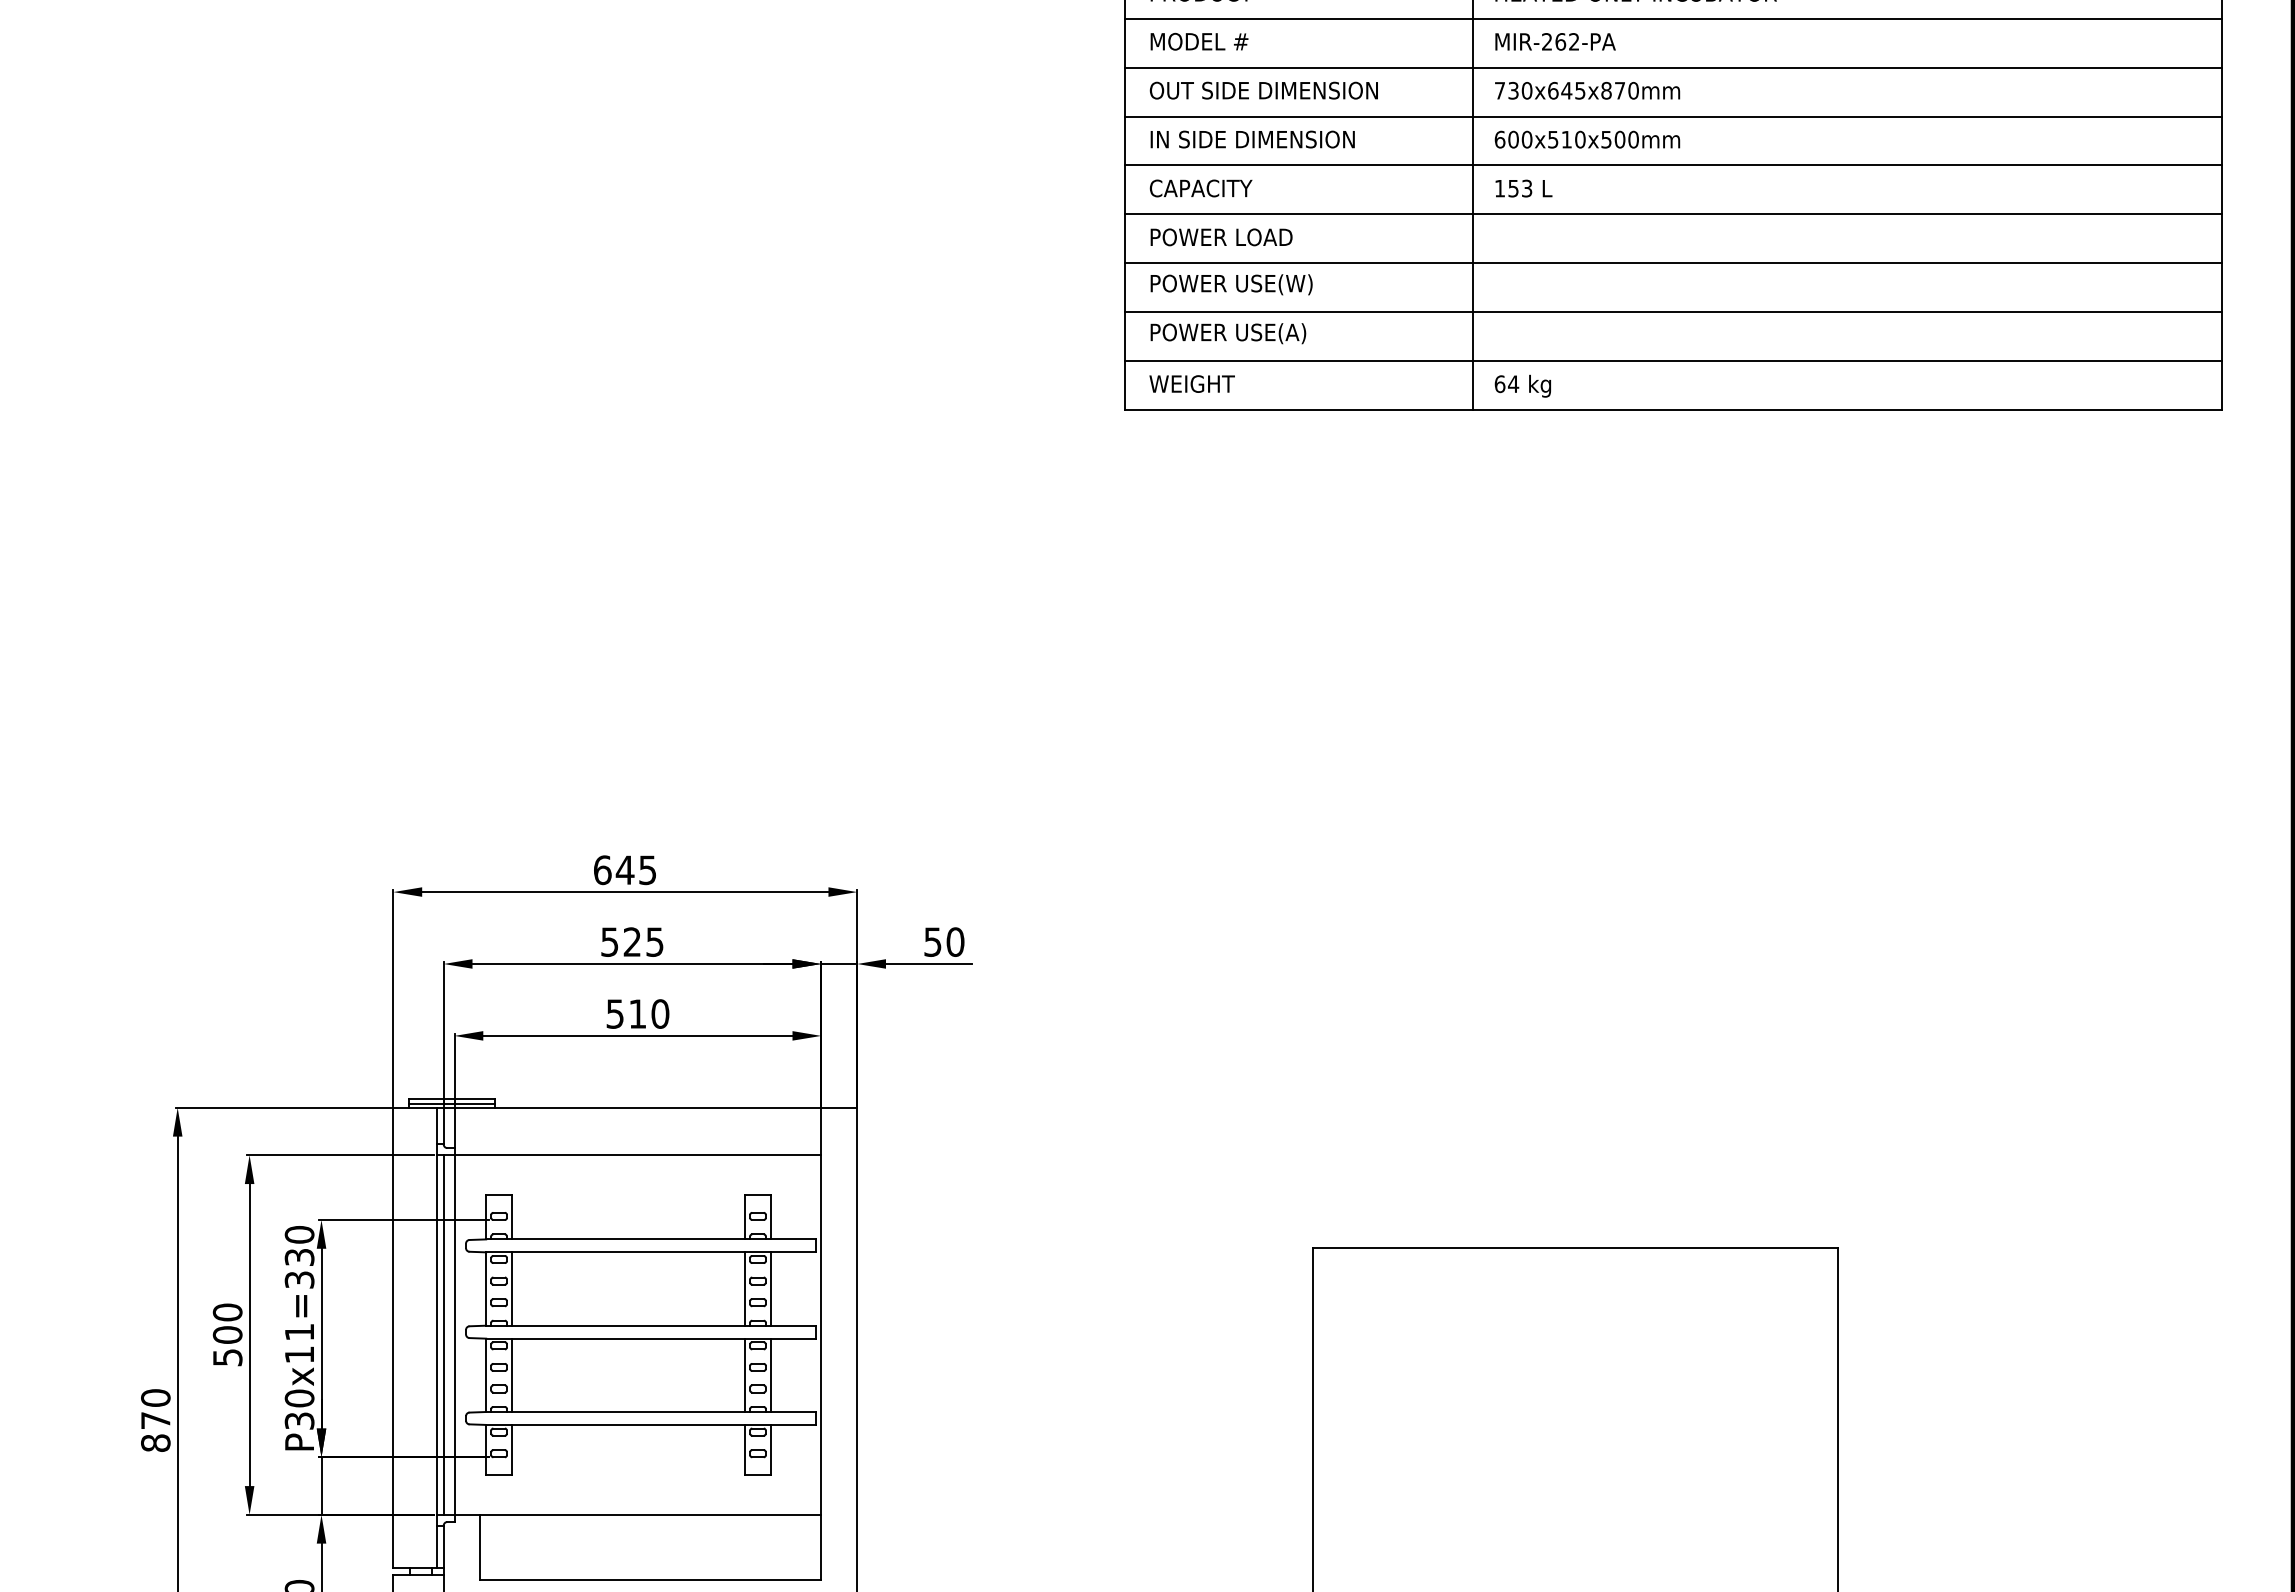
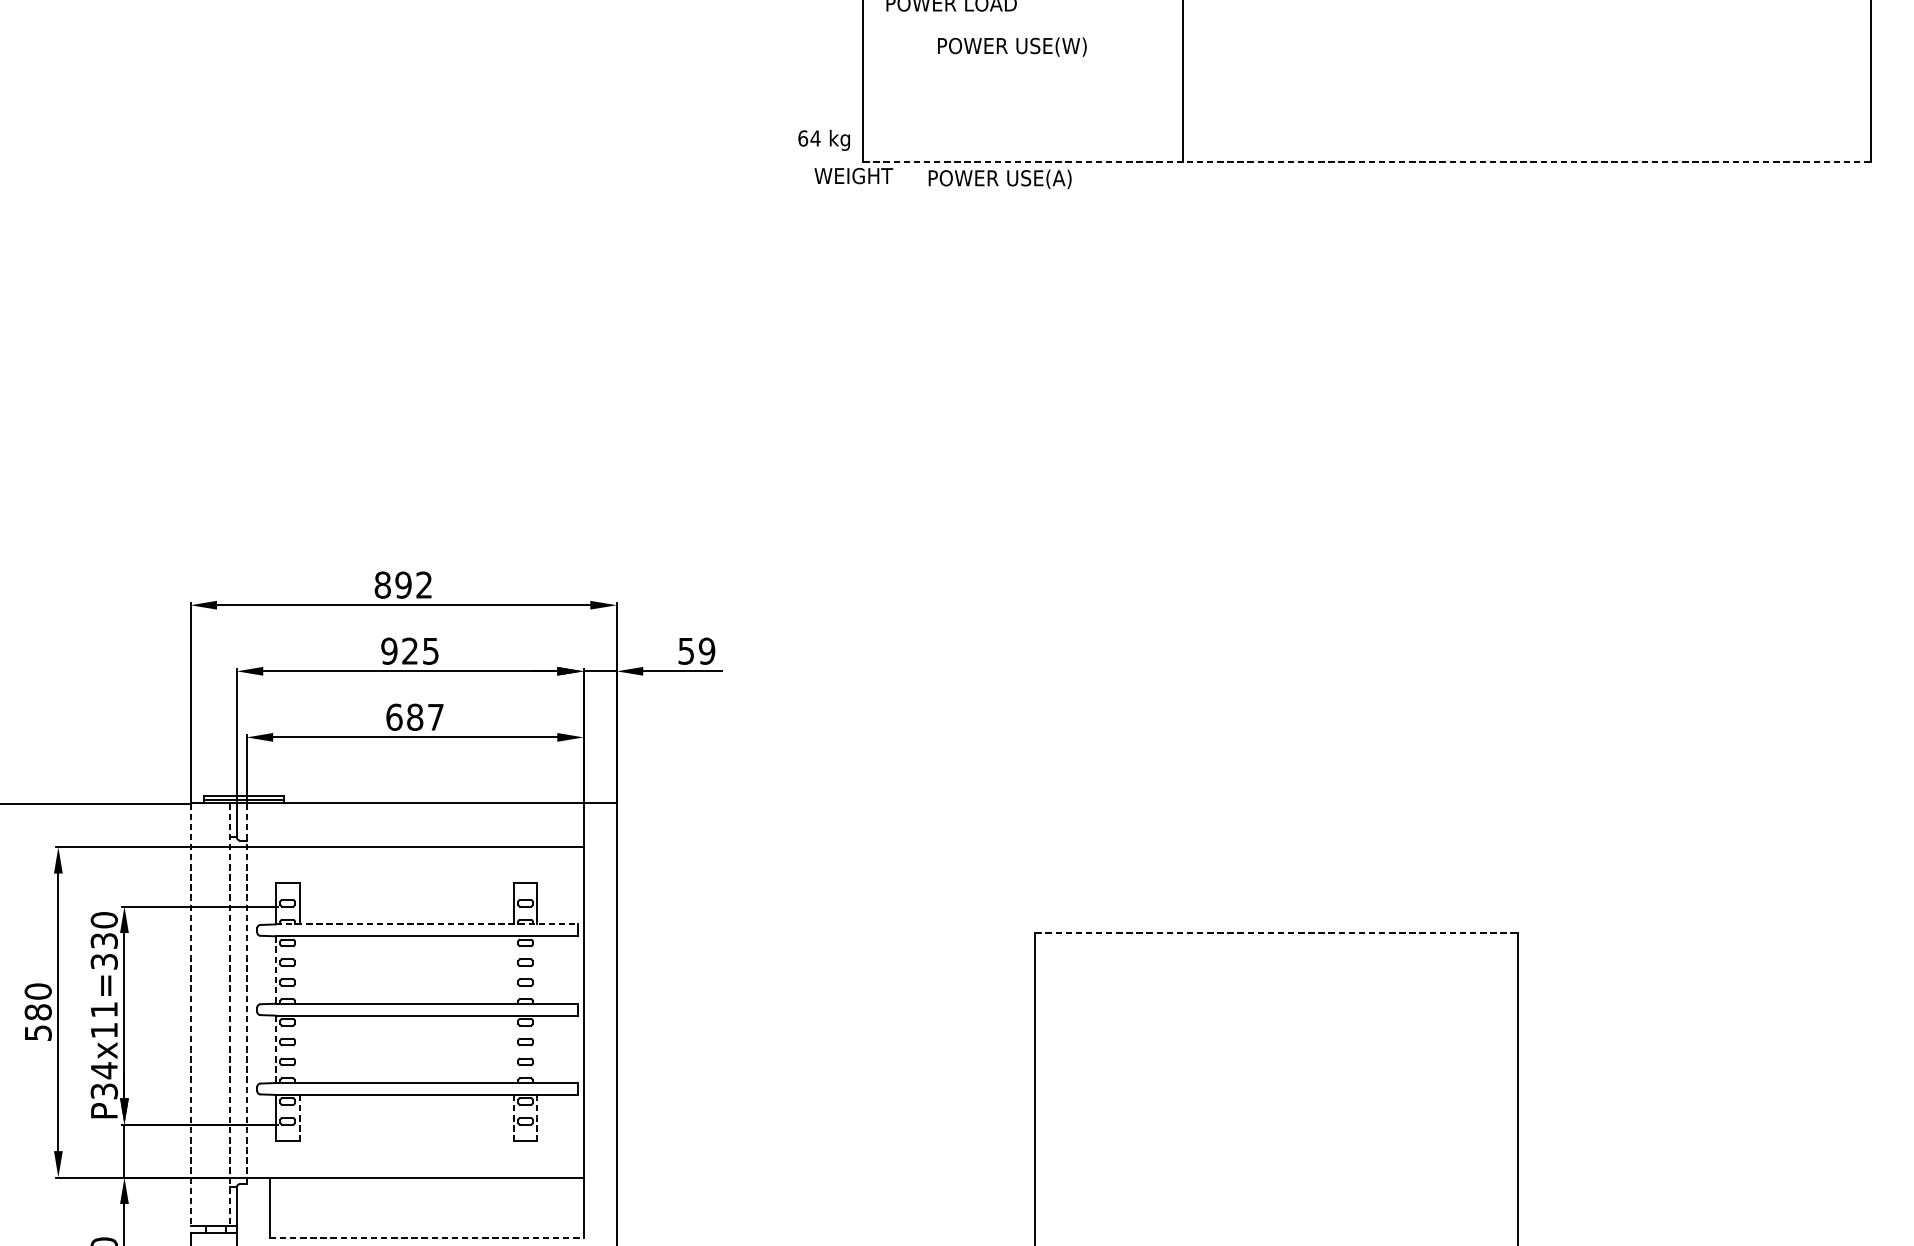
line: (1673, 263) -> (1366, 27), removed
text: (1231, 284) -> (1012, 46), moved
line: (1673, 312) -> (1366, 72), removed
text: (1228, 333) -> (1000, 179), moved
line: (1673, 361) -> (1366, 117), removed
text: (1191, 383) -> (853, 175), moved
text: (1522, 385) -> (823, 139), moved
line: (1674, 409) -> (1367, 161), solid -> dashed
text: (624, 870) -> (402, 585), 645 -> 892
text: (609, 941) -> (389, 650), 525 -> 925
text: (955, 941) -> (707, 650), 50 -> 59
text: (637, 1013) -> (414, 716), 510 -> 687
line: (650, 1239) -> (426, 924), solid -> dashed
line: (1575, 1248) -> (1276, 932), solid -> dashed
line: (512, 1288) -> (299, 969), removed
line: (745, 1288) -> (514, 969), removed
line: (770, 1288) -> (537, 969), removed
line: (486, 1289) -> (276, 970), solid -> dashed
line: (454, 1315) -> (246, 994), solid -> dashed
text: (227, 1334) -> (38, 1011), 500 -> 580
line: (443, 1334) -> (236, 1011), removed
line: (393, 1338) -> (190, 1015), solid -> dashed
line: (436, 1338) -> (230, 1015), solid -> dashed
line: (486, 1375) -> (276, 1049), solid -> dashed
line: (512, 1375) -> (299, 1049), removed
line: (745, 1375) -> (514, 1049), removed
line: (770, 1375) -> (537, 1049), removed
text: (299, 1398) -> (104, 1070), P30x11=330 -> P34x11=330
line: (512, 1450) -> (299, 1118), solid -> dashed
line: (745, 1450) -> (514, 1118), solid -> dashed
line: (770, 1450) -> (537, 1118), solid -> dashed
line: (650, 1580) -> (426, 1237), solid -> dashed

